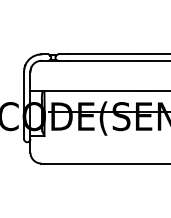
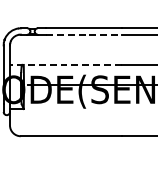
line: (105, 60) -> (84, 34), solid -> dashed
line: (87, 91) -> (66, 64), solid -> dashed

